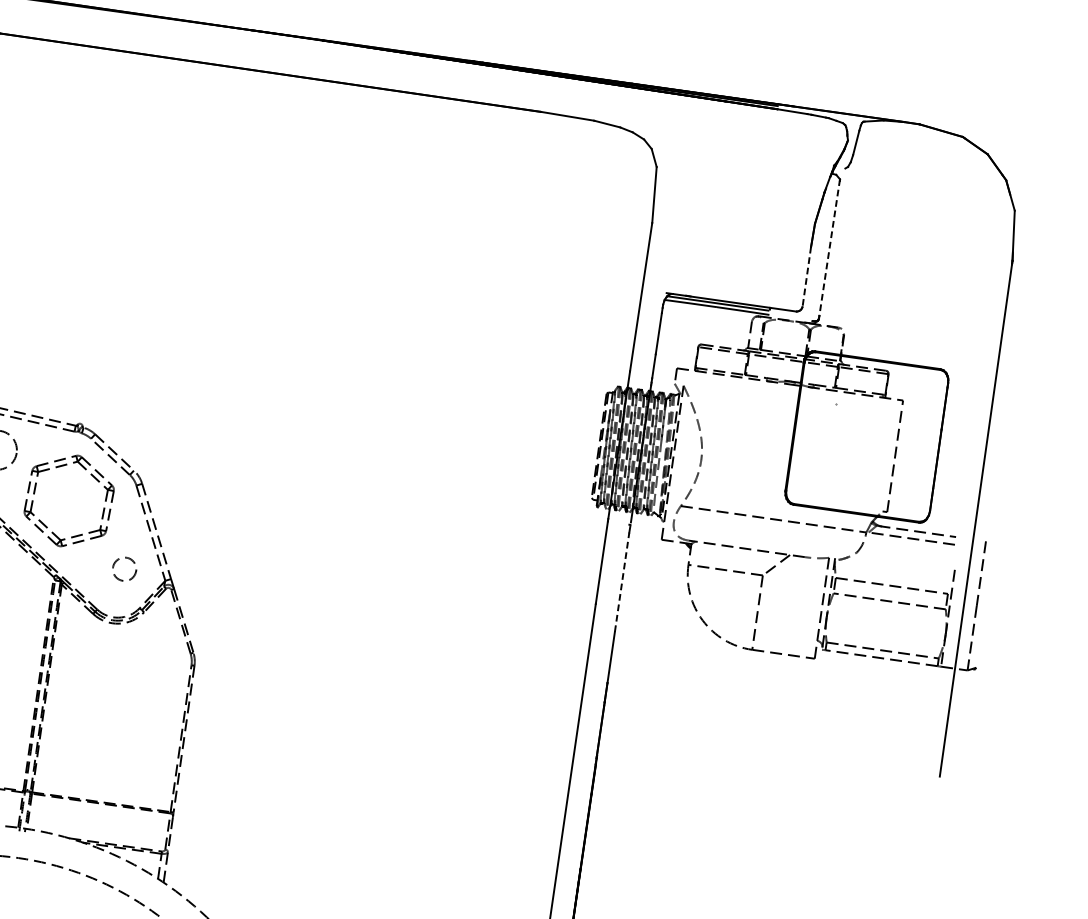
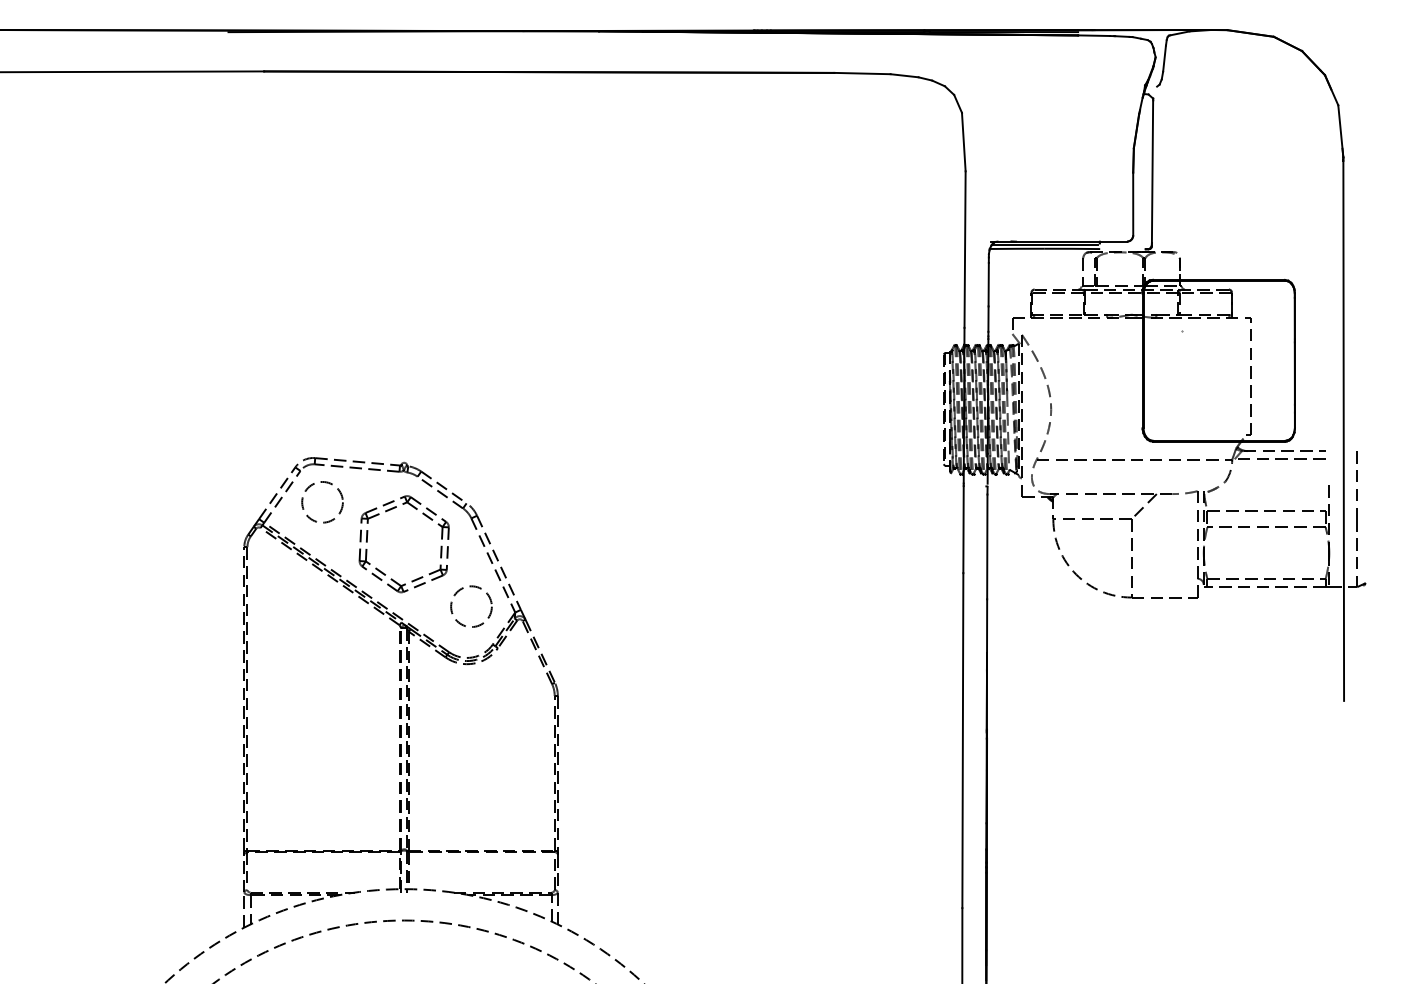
line: (829, 248) -> (1152, 171), dashed -> solid
line: (807, 277) -> (1133, 204), dashed -> solid
circle: (124, 569) -> (471, 606), size x1.67
line: (622, 581) -> (987, 546), dashed -> solid

